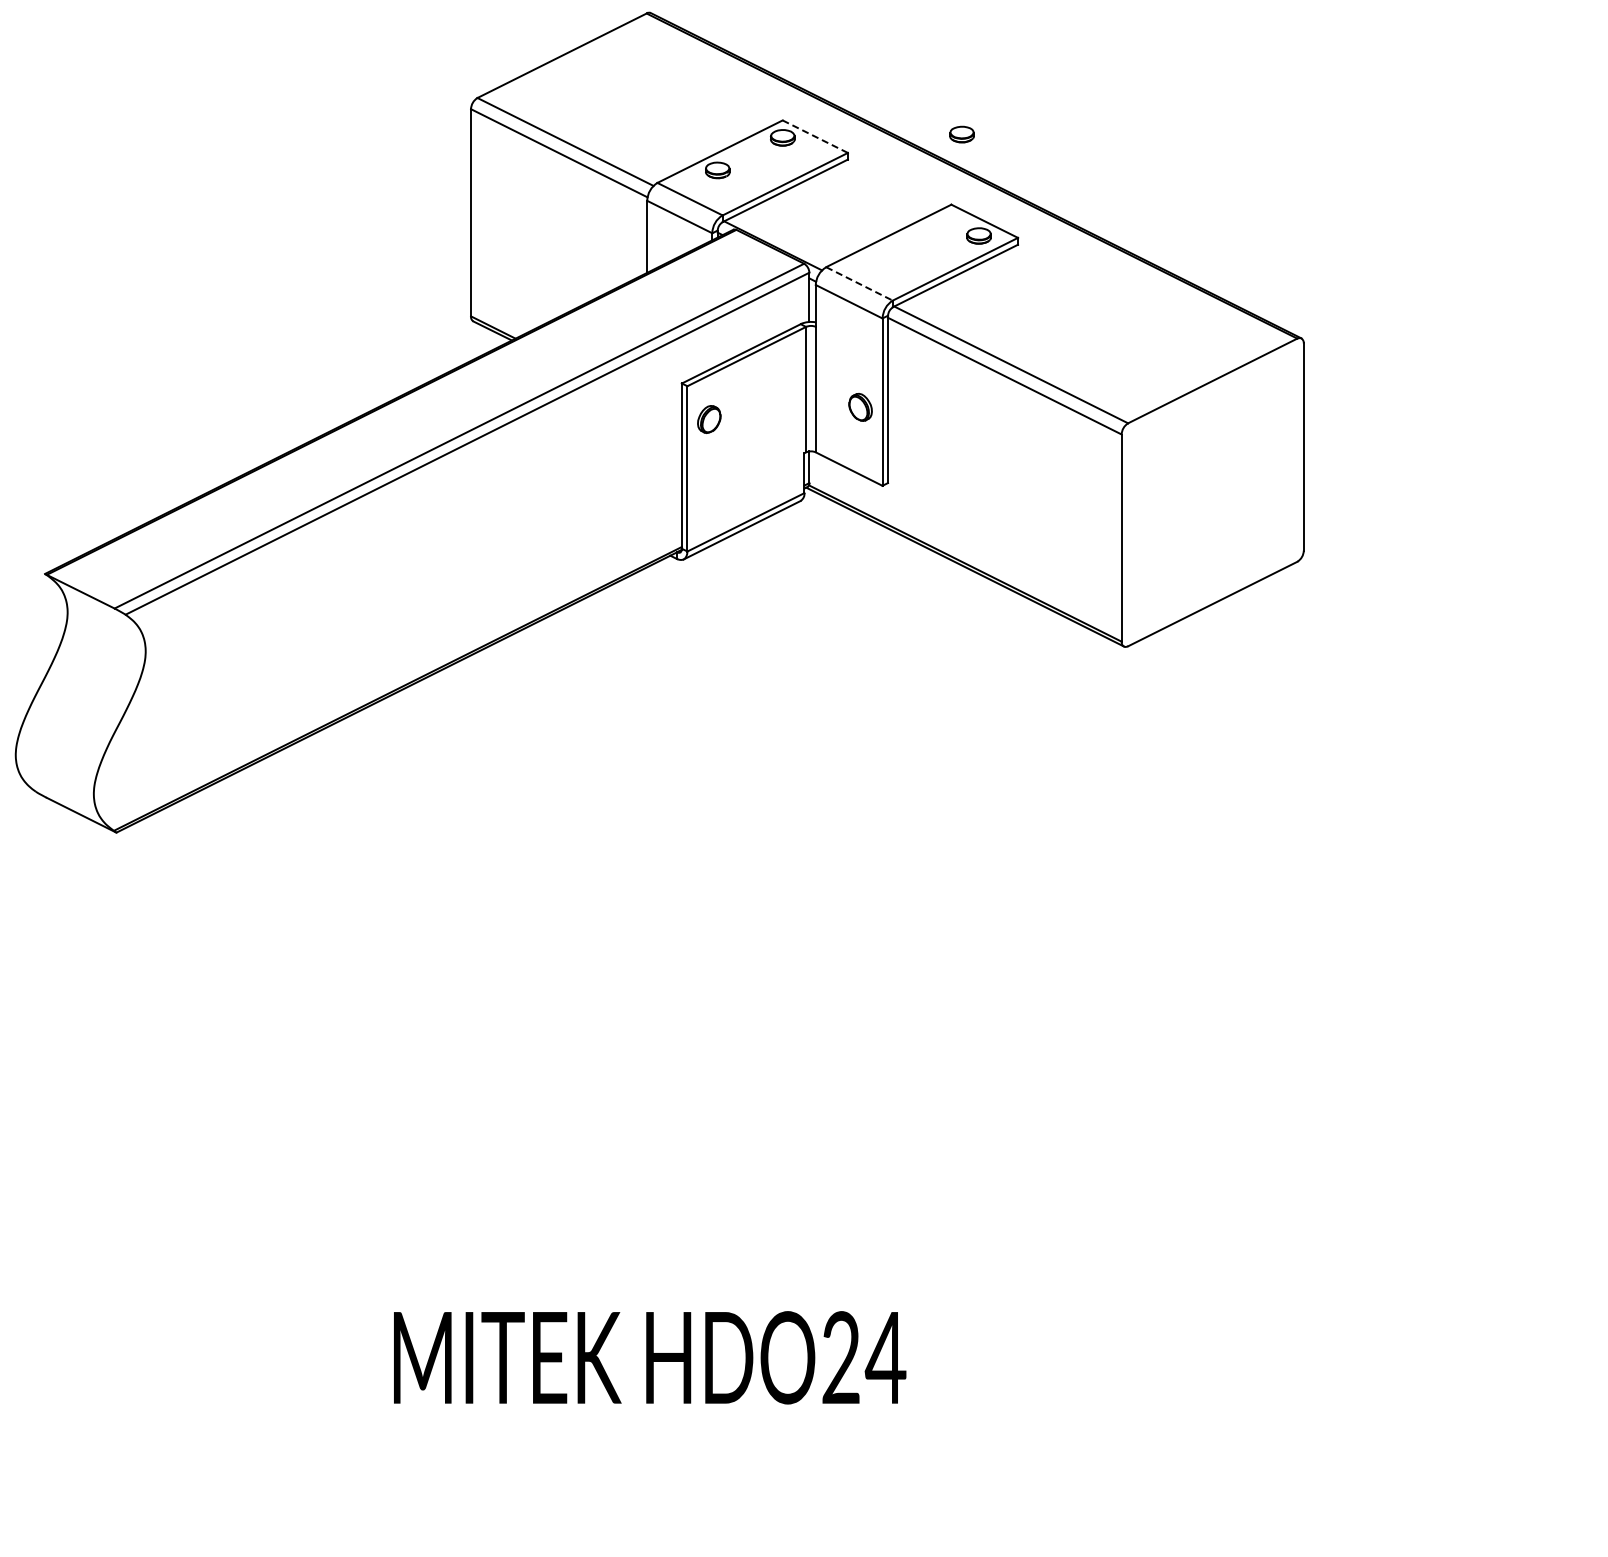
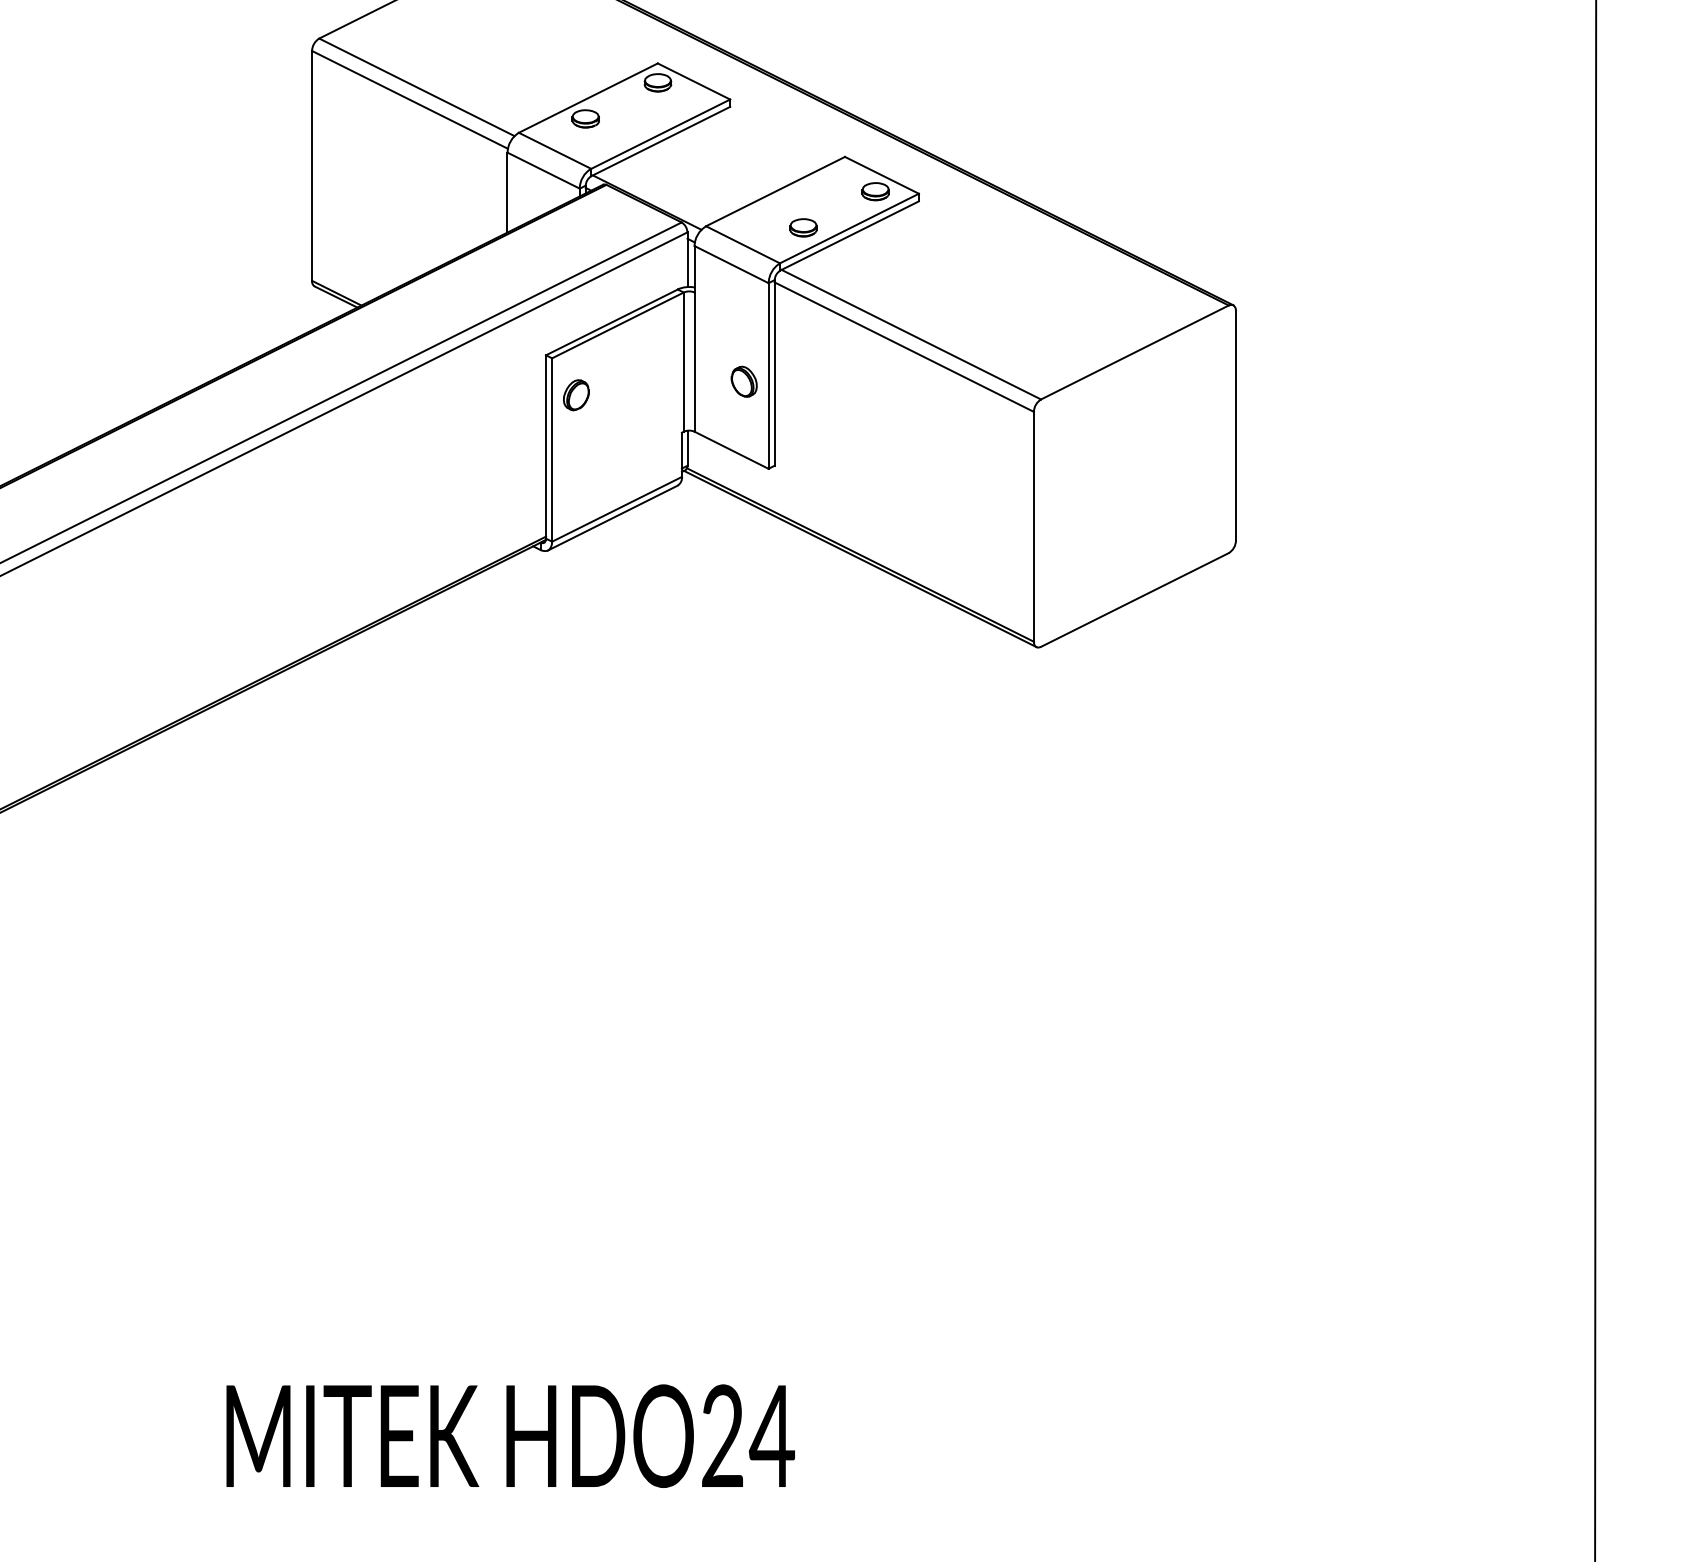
part: (961, 134) -> (802, 227), moved
line: (814, 136) -> (693, 81), dashed -> solid
line: (859, 284) -> (743, 245), dashed -> solid

